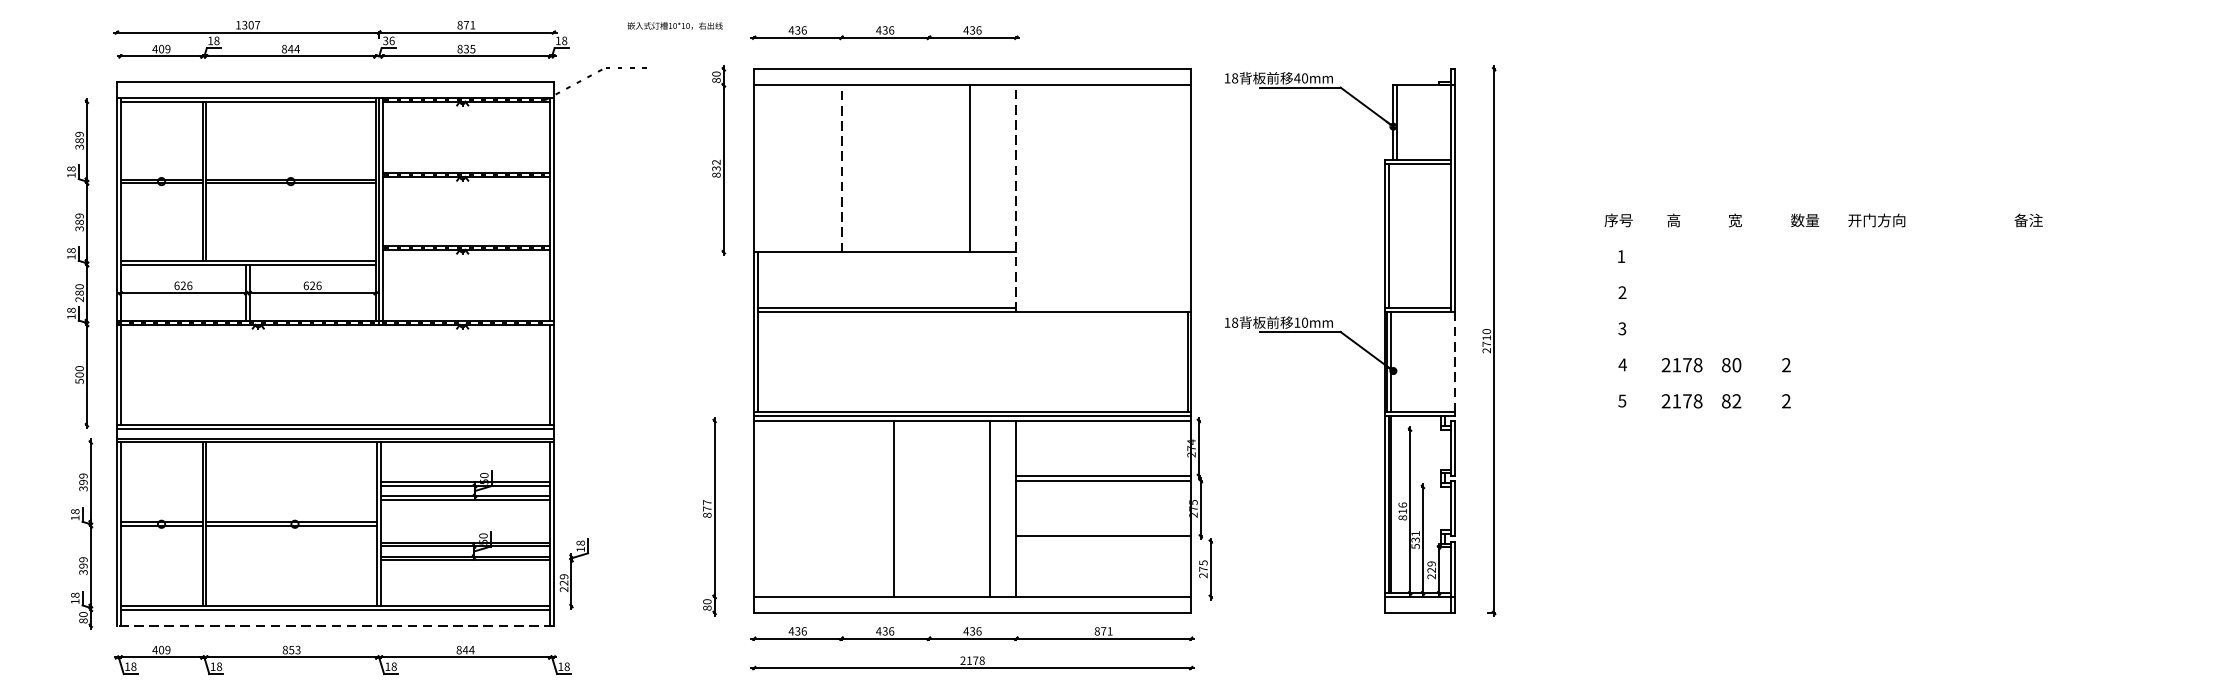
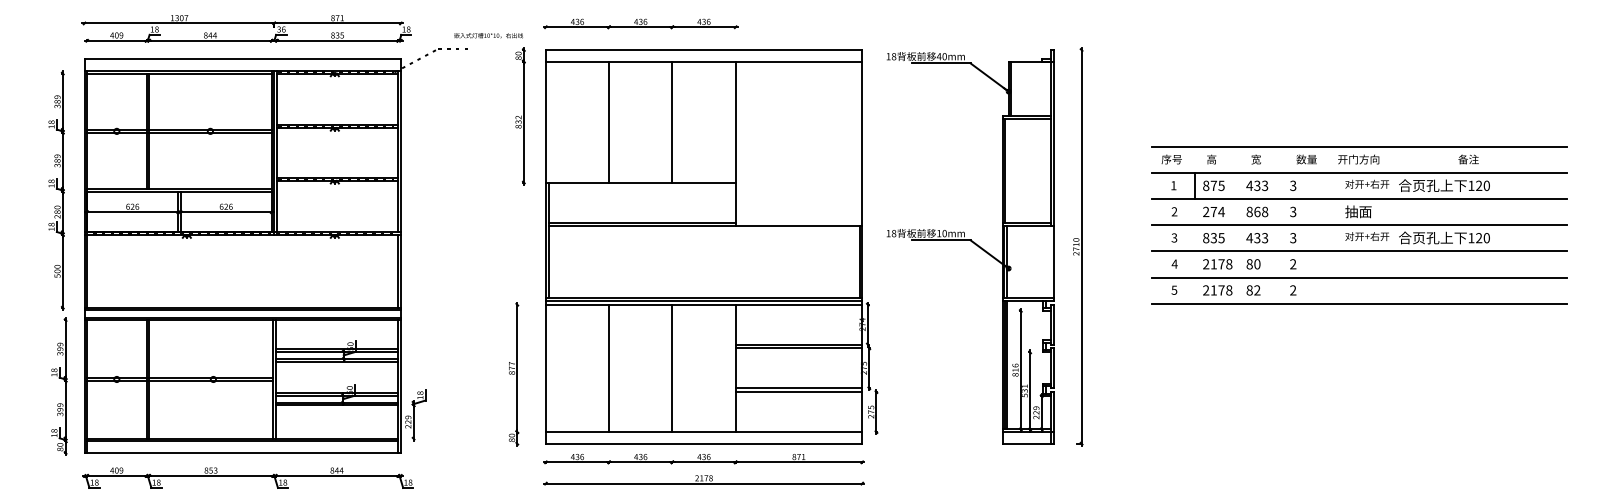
text: (674, 25) -> (488, 35), moved
line: (842, 167) -> (609, 121), dashed -> solid
line: (970, 167) -> (672, 121), moved
line: (1016, 198) -> (735, 143), dashed -> solid
line: (1876, 202) -> (1358, 146), added
part: (1877, 292) -> (1359, 211), added
line: (1455, 361) -> (1053, 261), dashed -> solid
line: (1876, 383) -> (1358, 277), added
line: (1876, 419) -> (1358, 303), added
line: (894, 509) -> (609, 368), moved
line: (989, 509) -> (672, 368), moved
line: (1103, 542) -> (798, 392), added
line: (335, 625) -> (242, 452), dashed -> solid

